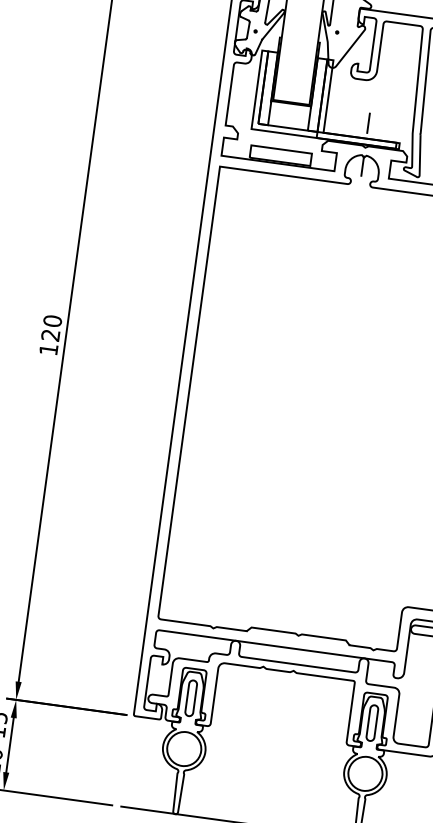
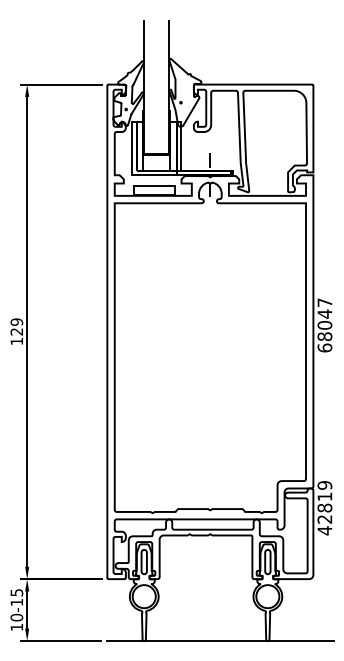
text: (52, 320) -> (16, 321), 120 -> 129

